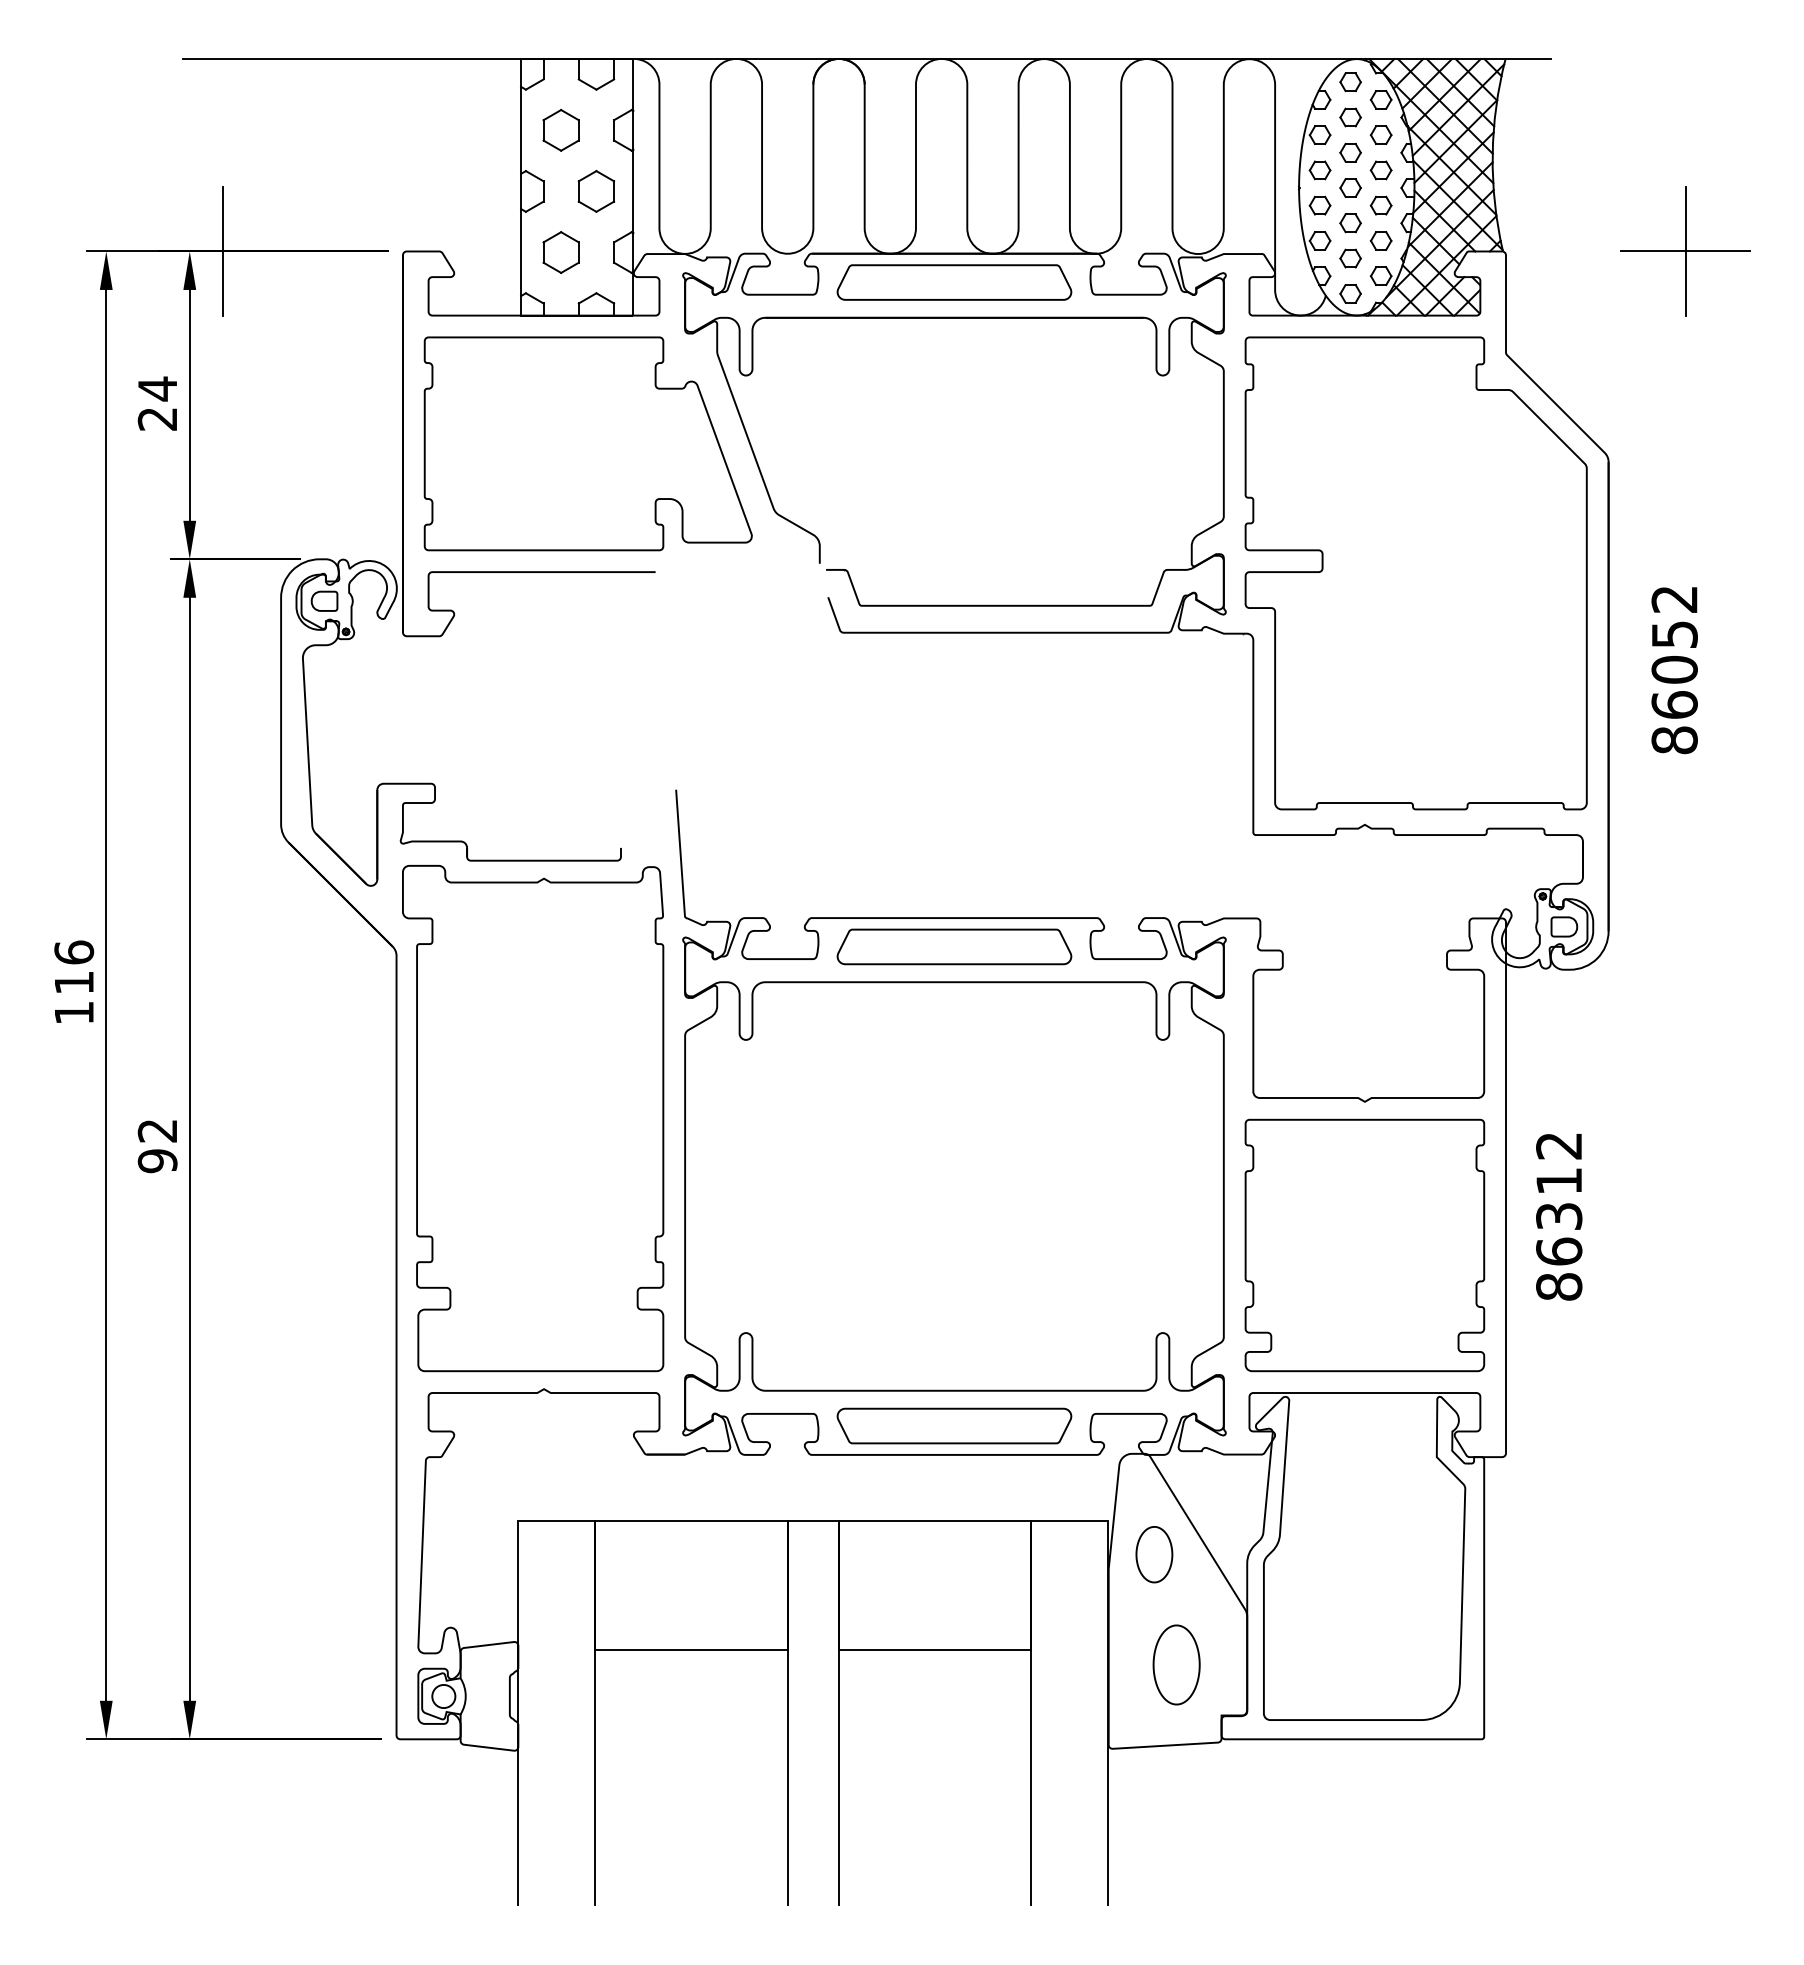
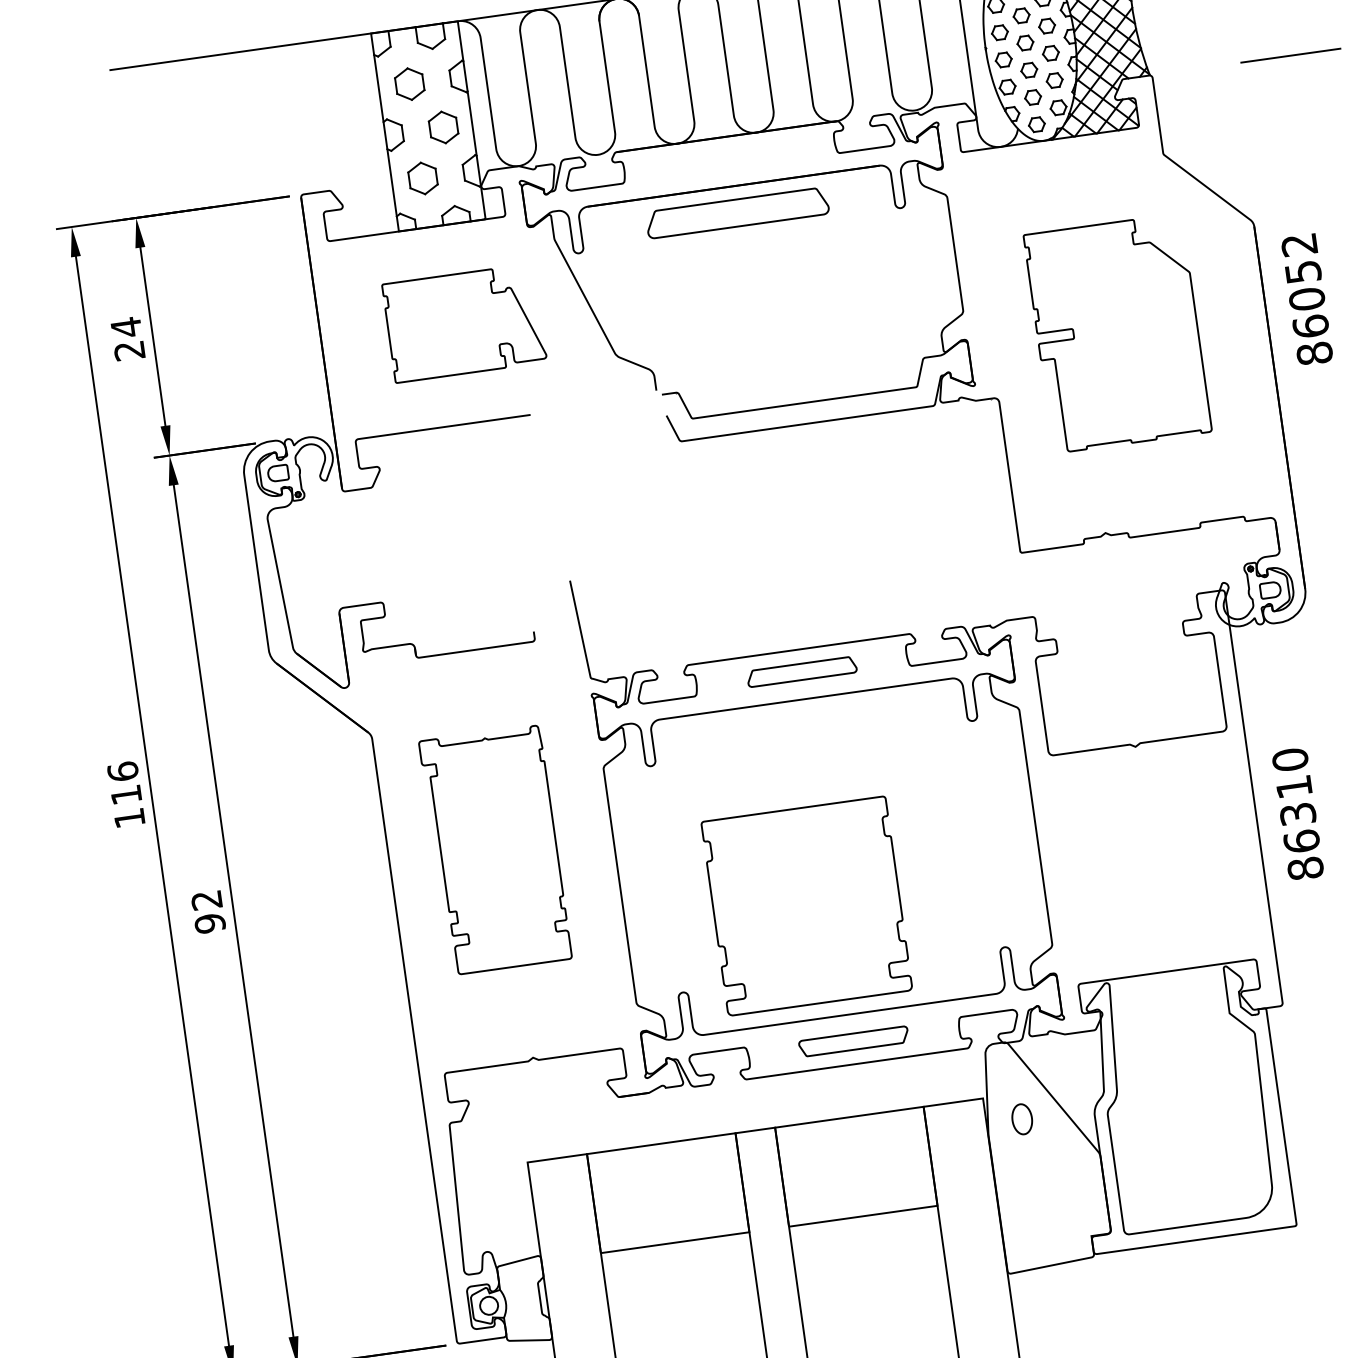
line: (223, 251) -> (162, 214), removed
line: (1685, 251) -> (1290, 55), removed
part: (954, 282) -> (737, 212), moved
part: (587, 443) -> (464, 323), size x0.6
part: (1415, 573) -> (1117, 333), size x0.6
text: (1674, 670) -> (1307, 299), moved
part: (954, 946) -> (801, 671), size x0.6
part: (533, 1118) -> (495, 849), size x0.6
text: (1559, 1145) -> (1290, 759), 86312 -> 86310
part: (1364, 1245) -> (806, 906), moved
part: (954, 1425) -> (853, 1041), size x0.6
part: (1154, 1554) -> (1022, 1119), size x0.7
part: (1176, 1664) -> (1051, 1201), removed

